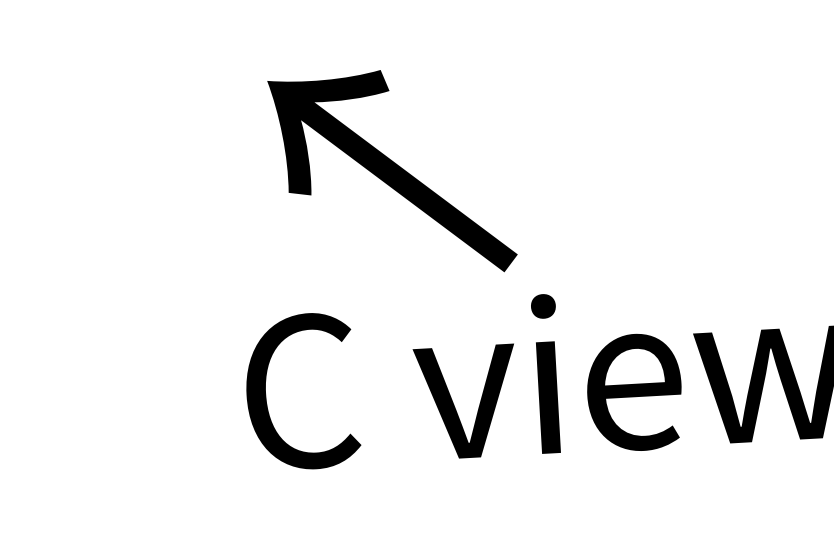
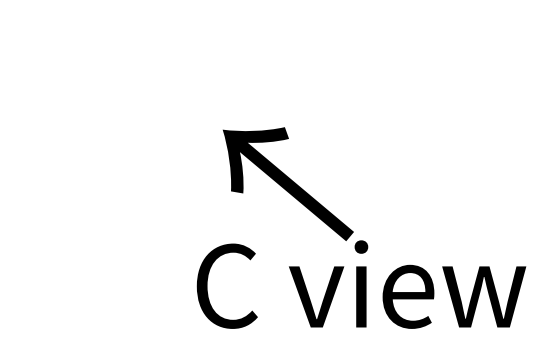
text: (393, 172) -> (288, 183), moved

